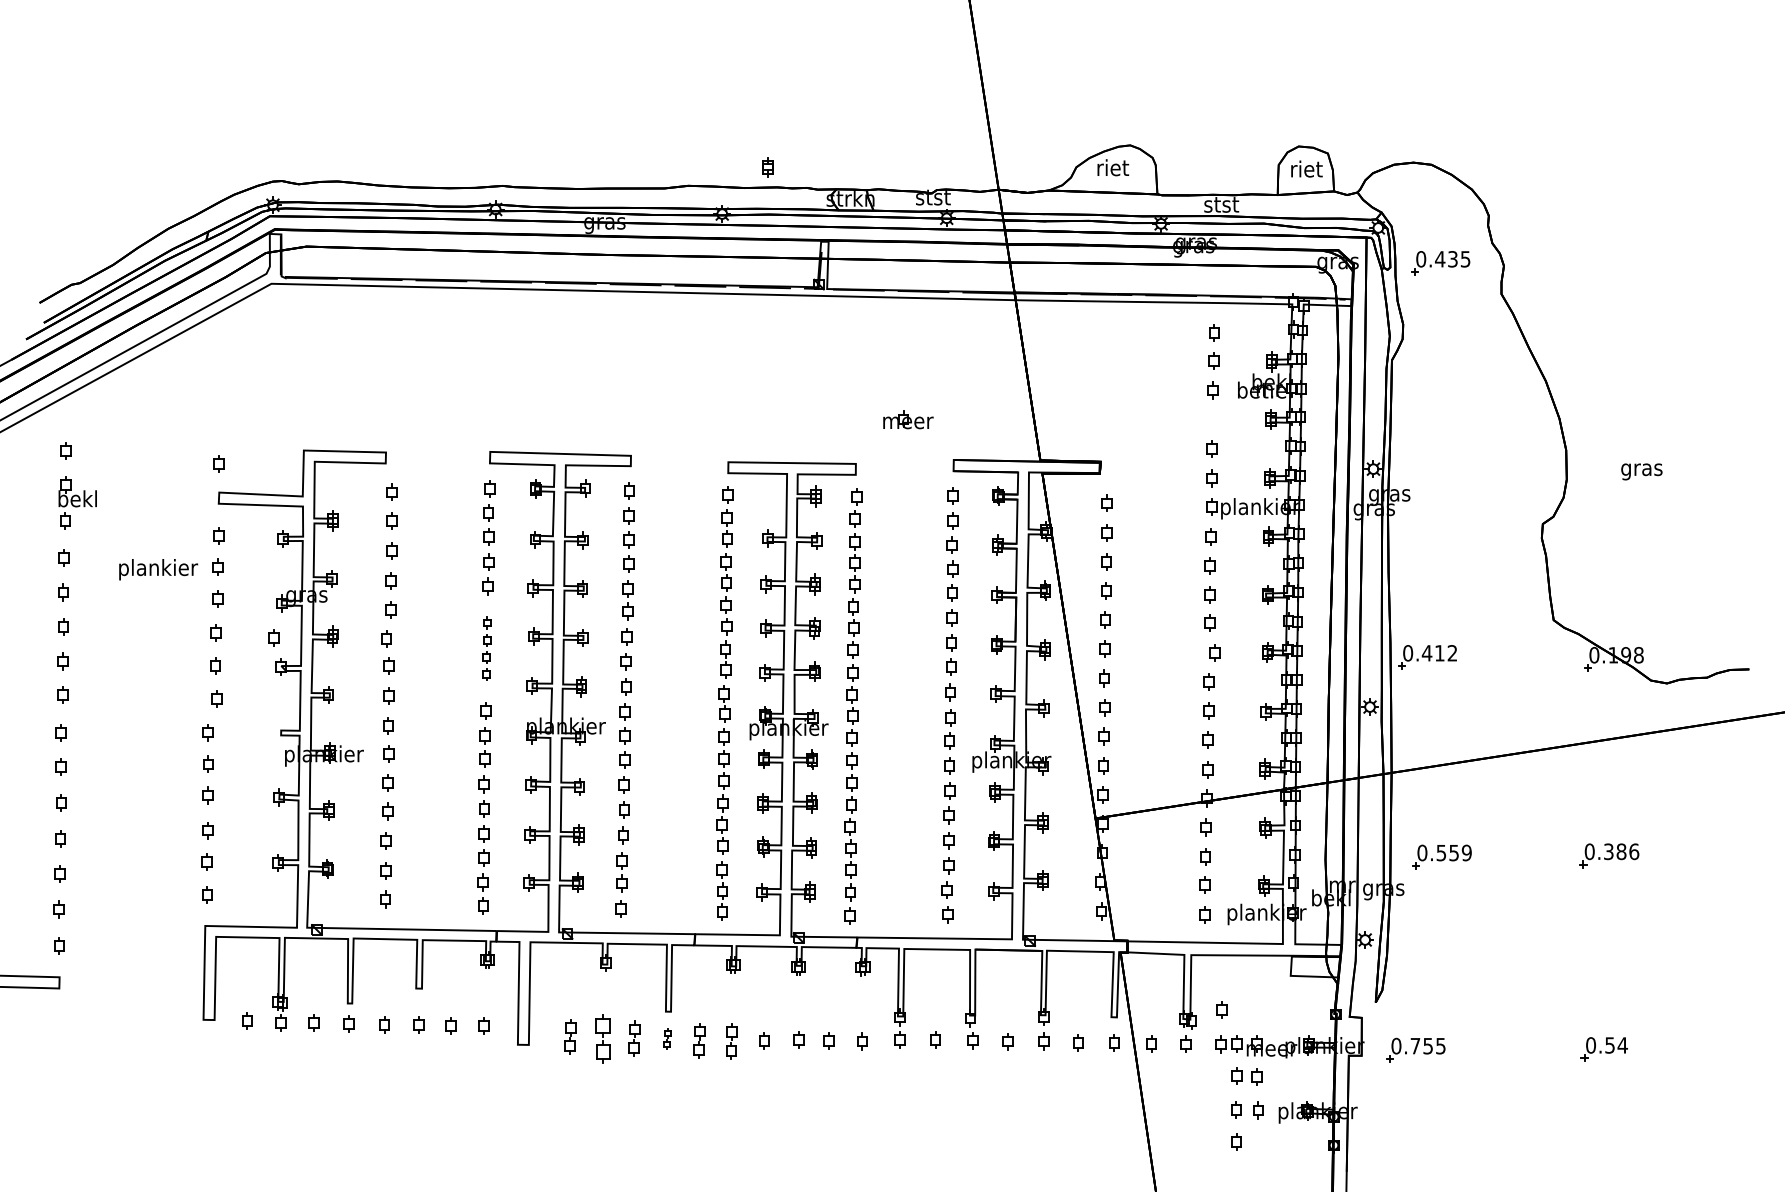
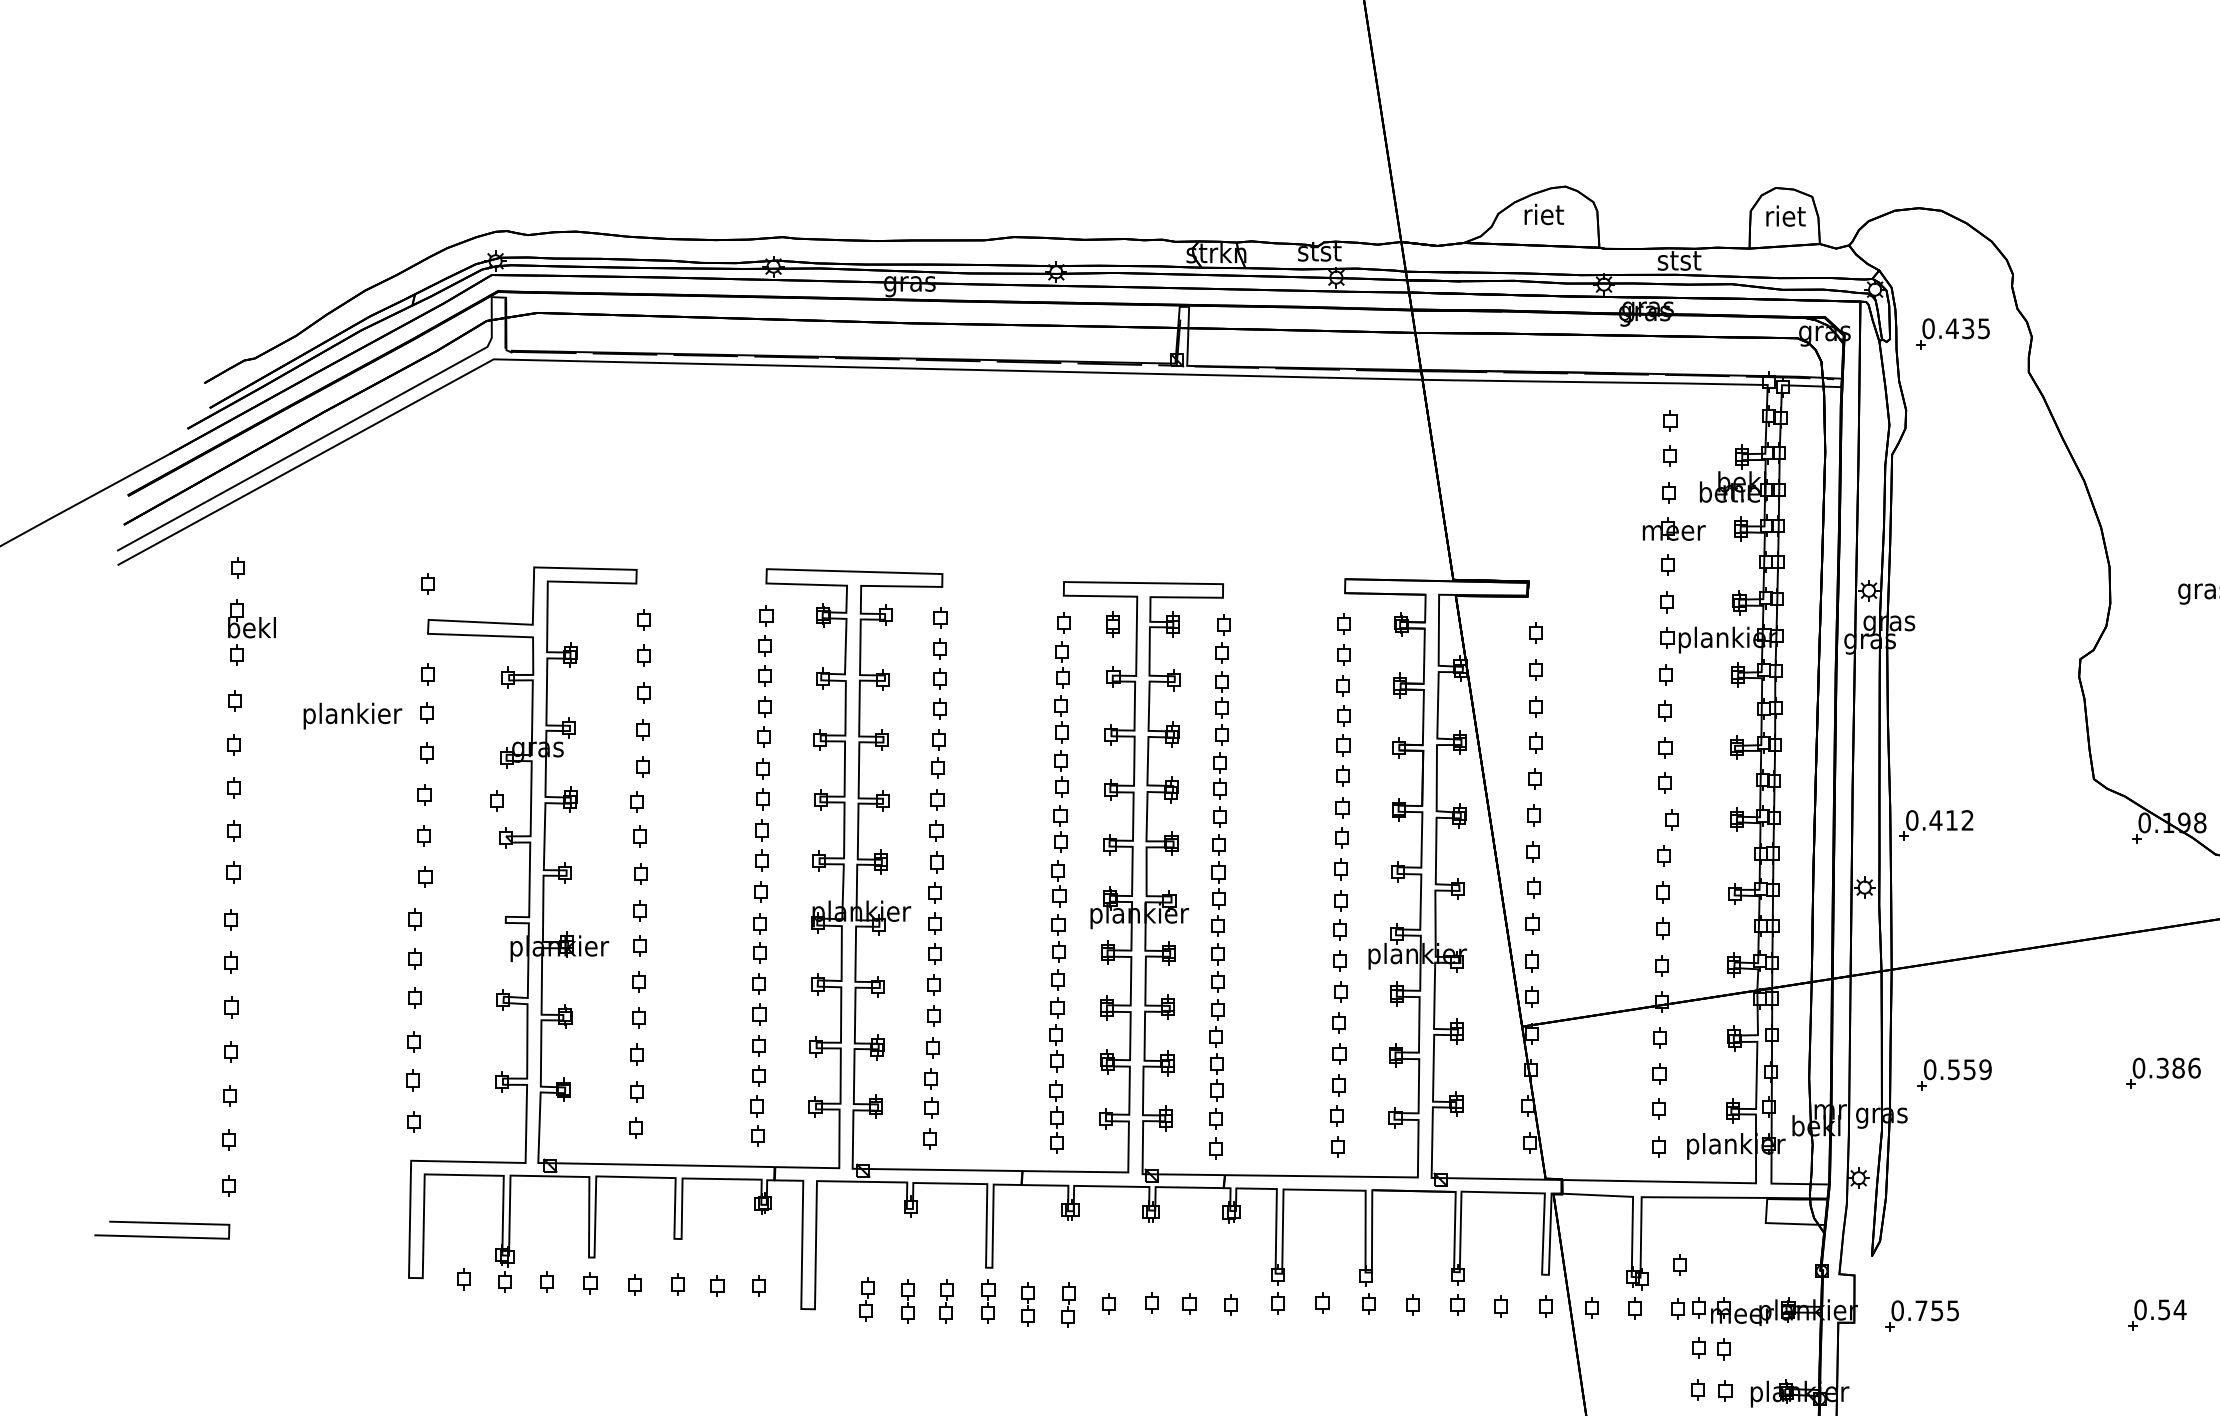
part: (767, 167) -> (1112, 624), moved
part: (908, 419) -> (1674, 528), moved
part: (486, 648) -> (762, 814), size x1.43
part: (602, 1038) -> (906, 1301), size x0.71
part: (667, 1038) -> (987, 1301), size x1.67

